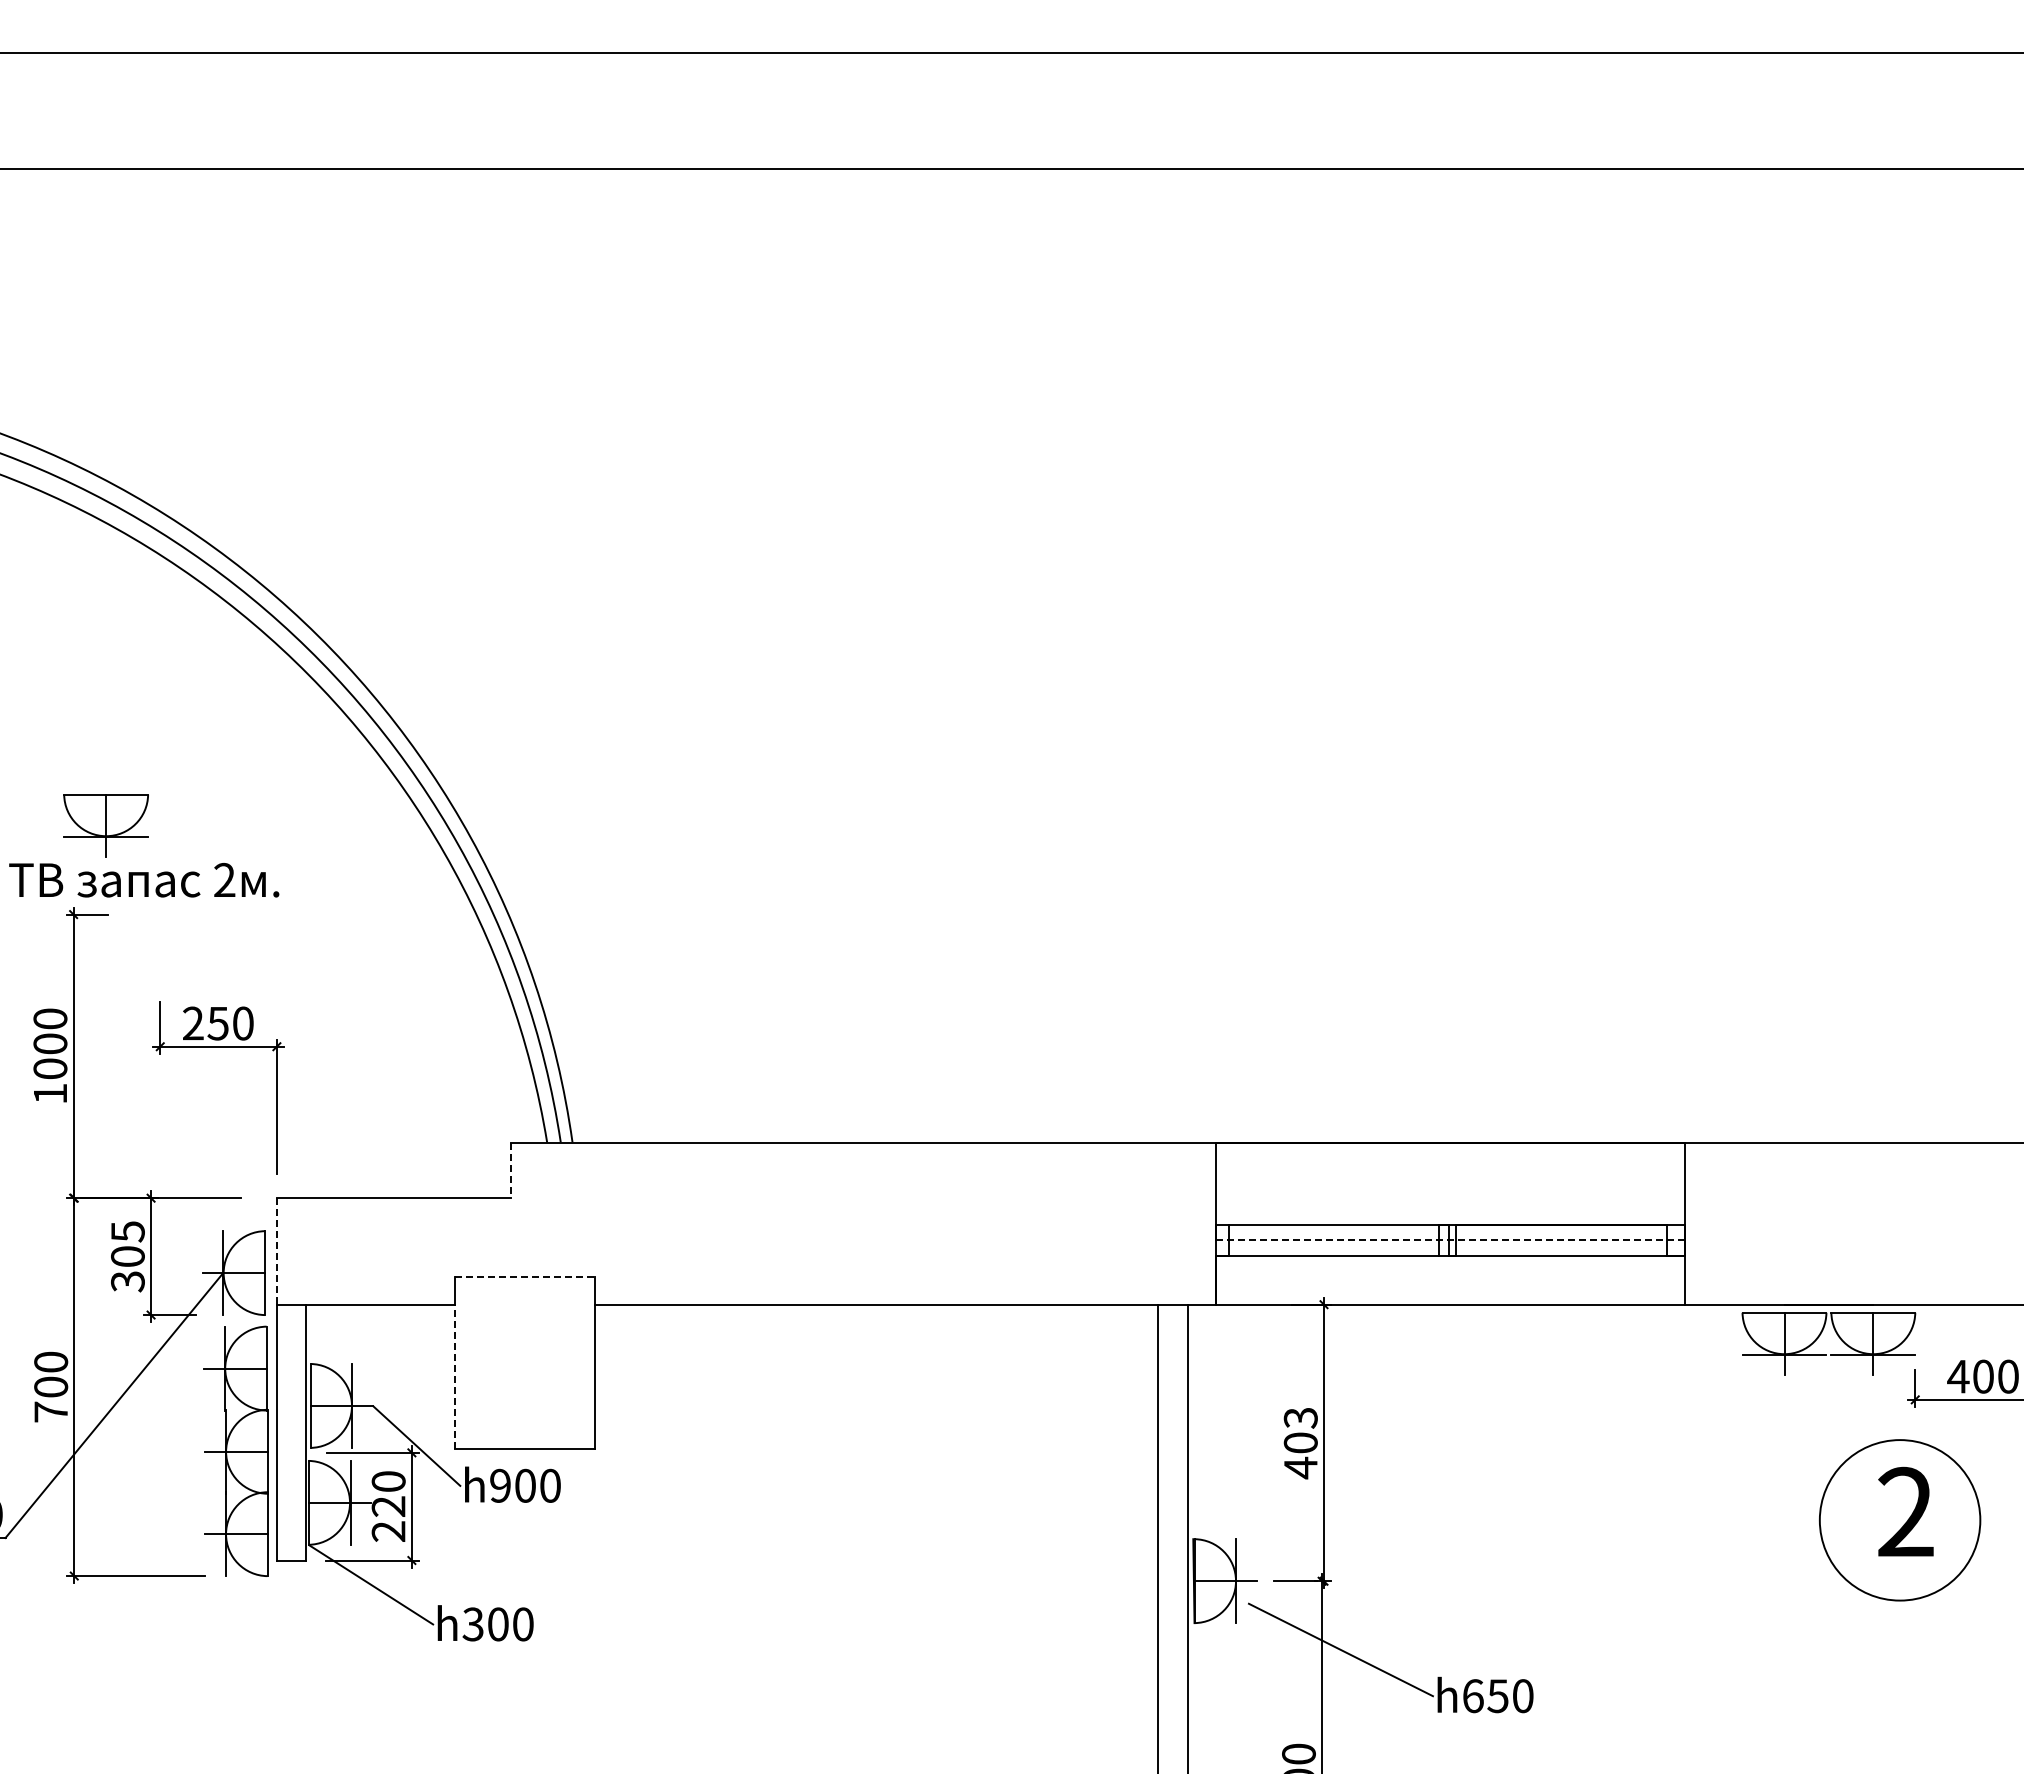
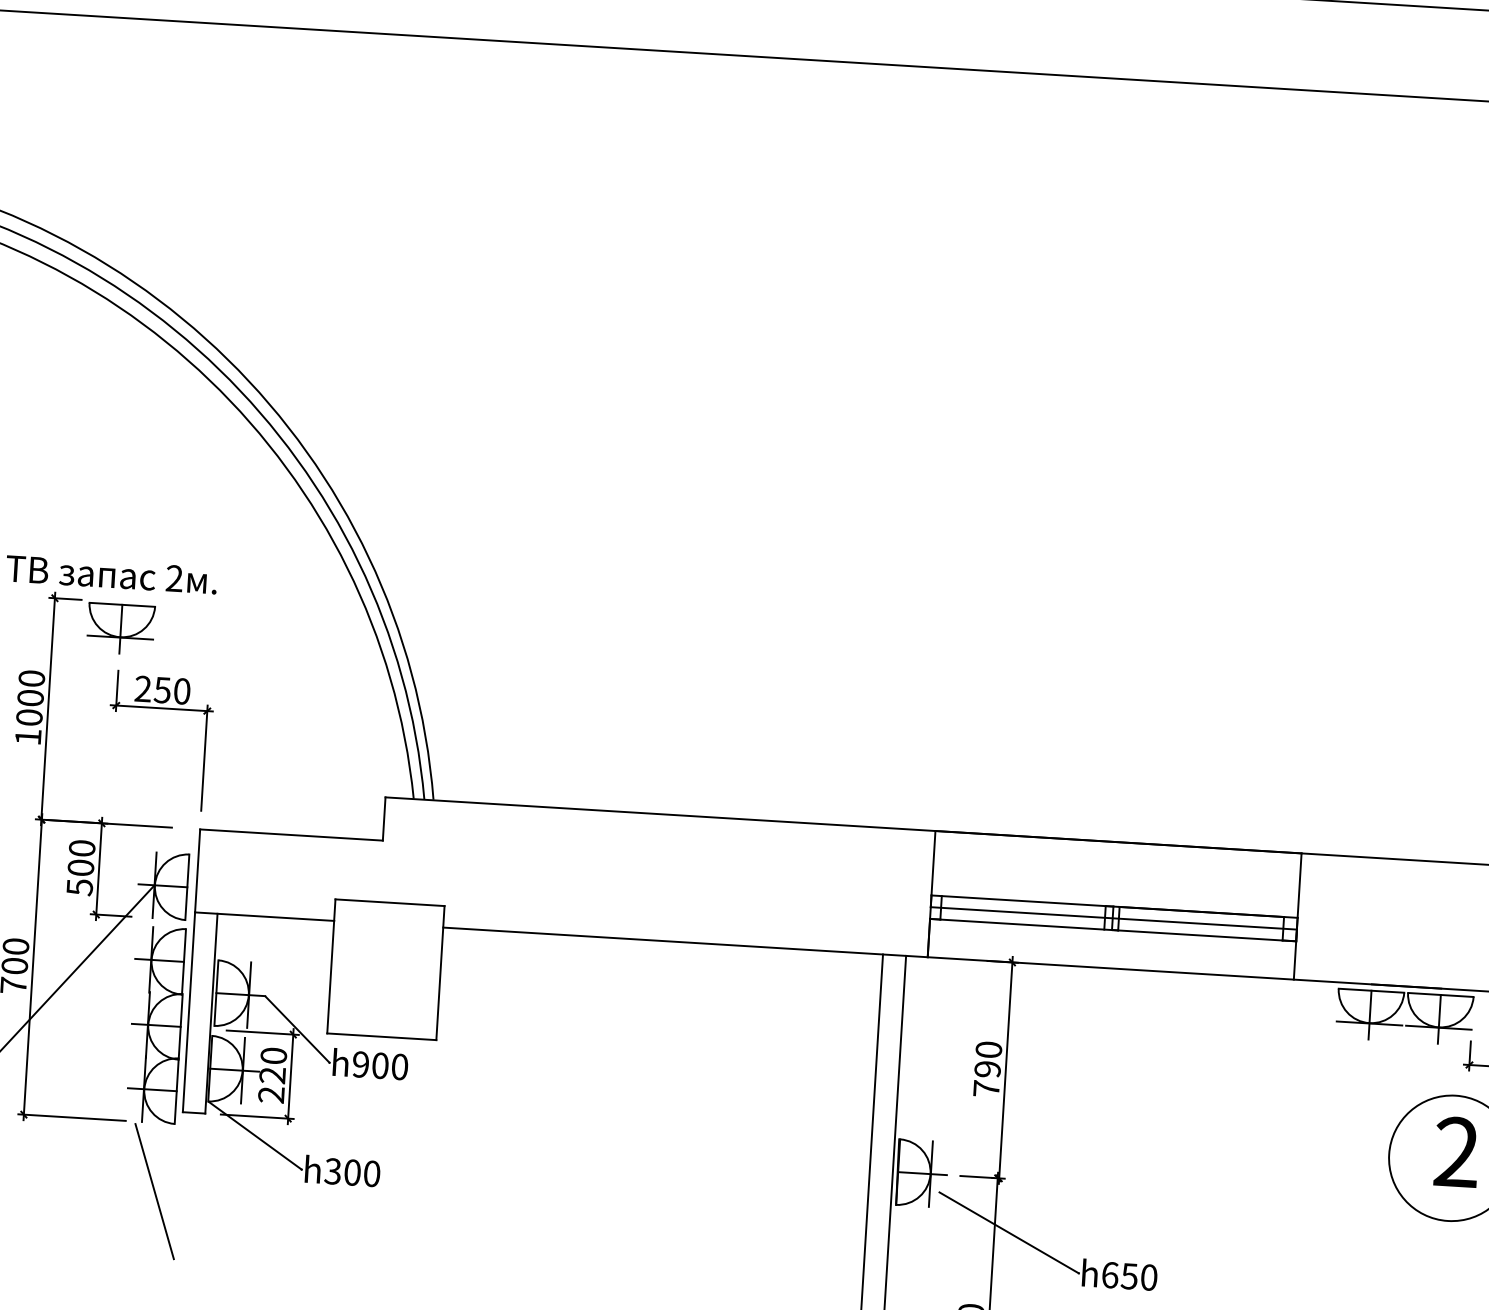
part: (105, 825) -> (120, 628), moved
line: (511, 1170) -> (384, 818), dashed -> solid
line: (1450, 1240) -> (1114, 918), dashed -> solid
line: (277, 1251) -> (198, 871), dashed -> solid
text: (127, 1256) -> (80, 867), 305 -> 500
line: (525, 1276) -> (390, 902), dashed -> solid
line: (455, 1376) -> (330, 977), dashed -> solid
text: (1300, 1443) -> (987, 1069), 403 -> 790
line: (247, 1663) -> (154, 1191), added

